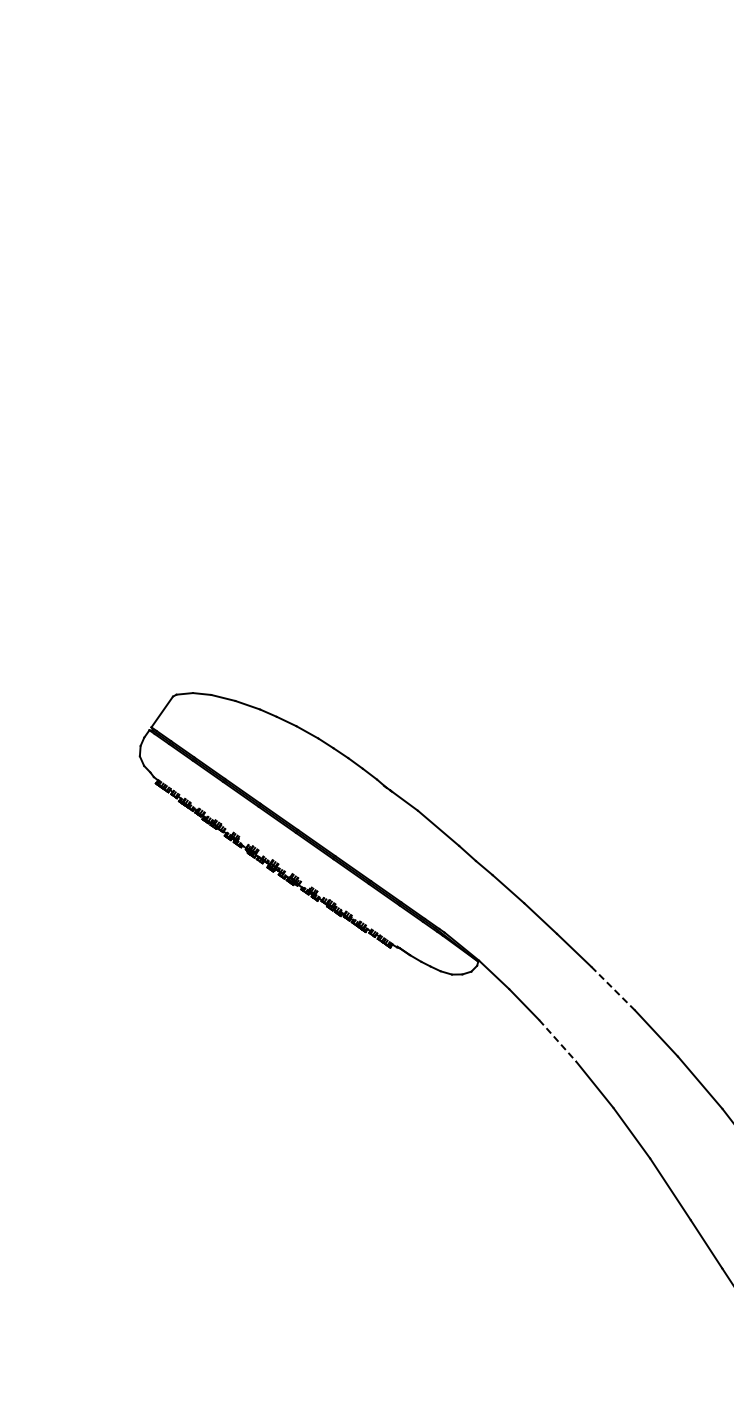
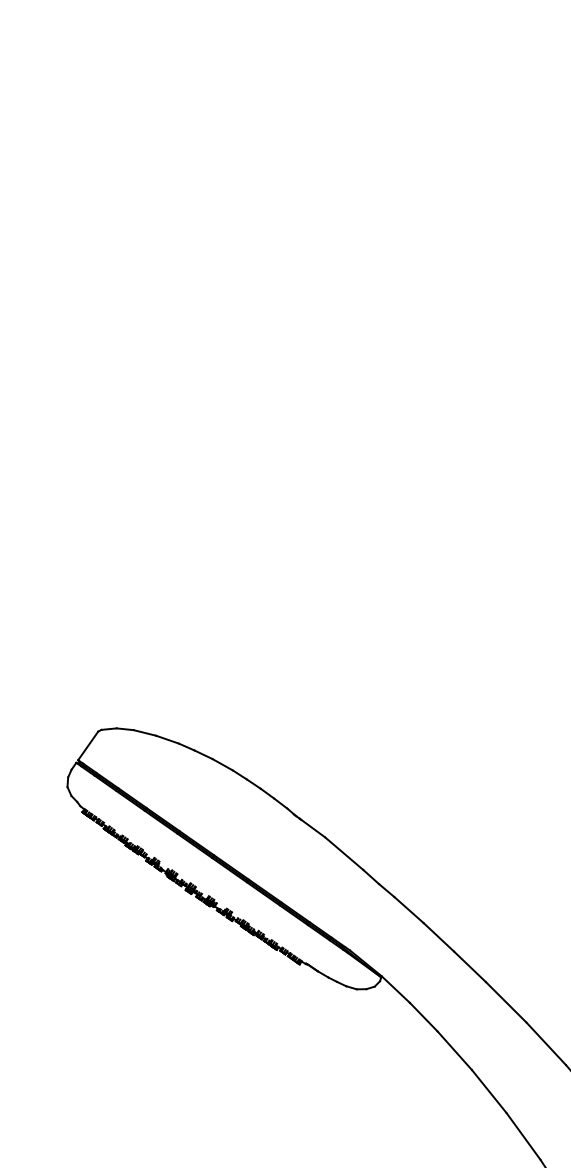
line: (613, 988) -> (506, 1002), dashed -> solid
line: (557, 1040) -> (454, 1050), dashed -> solid

